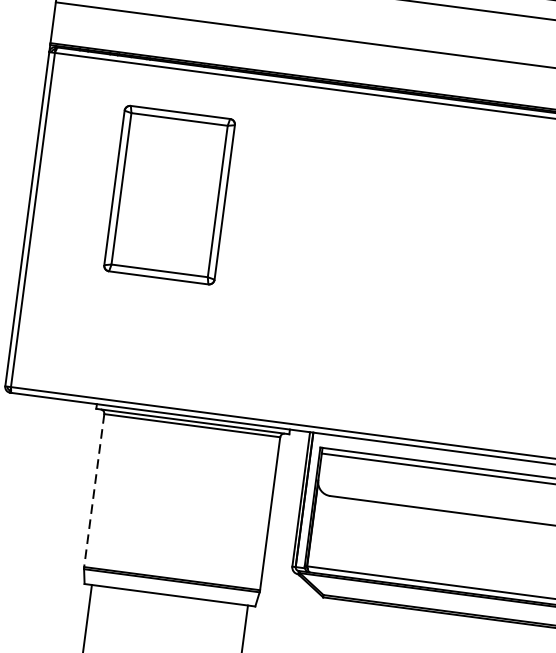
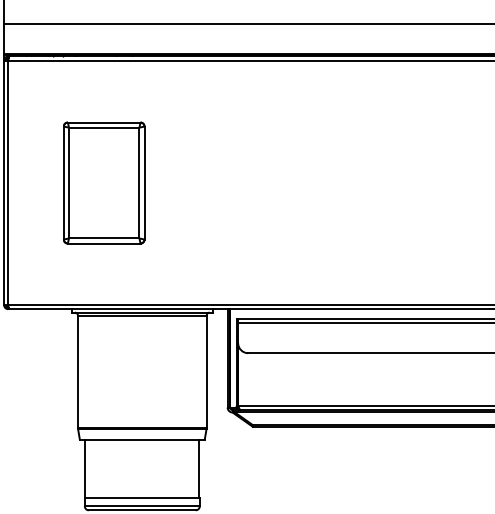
part: (170, 194) -> (104, 182), moved
line: (93, 490) -> (77, 371), dashed -> solid

